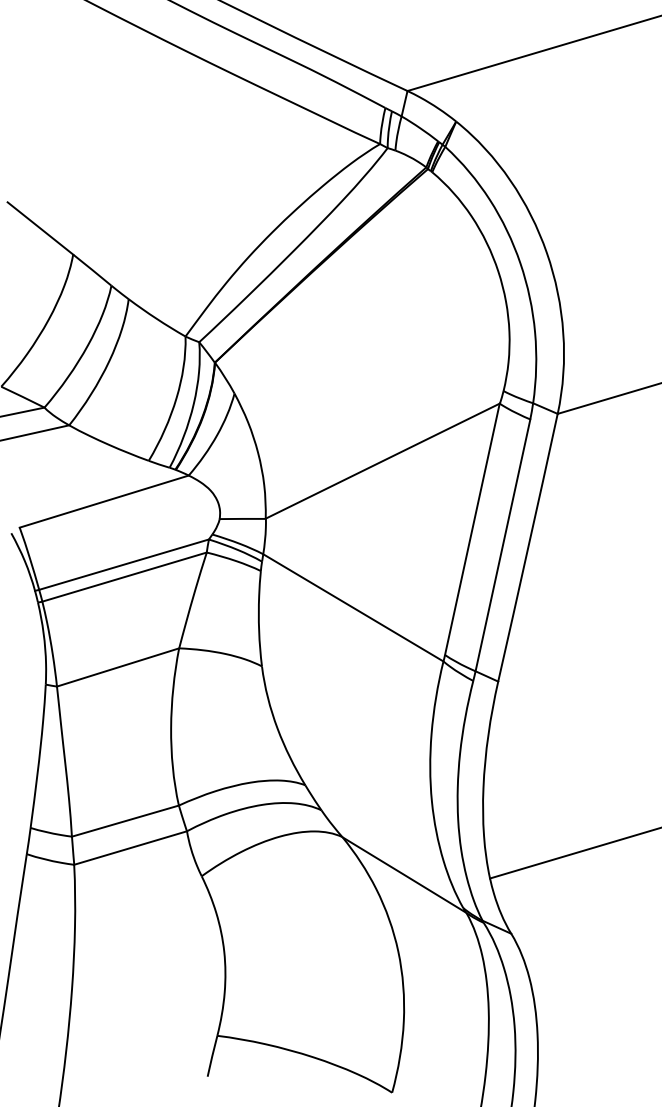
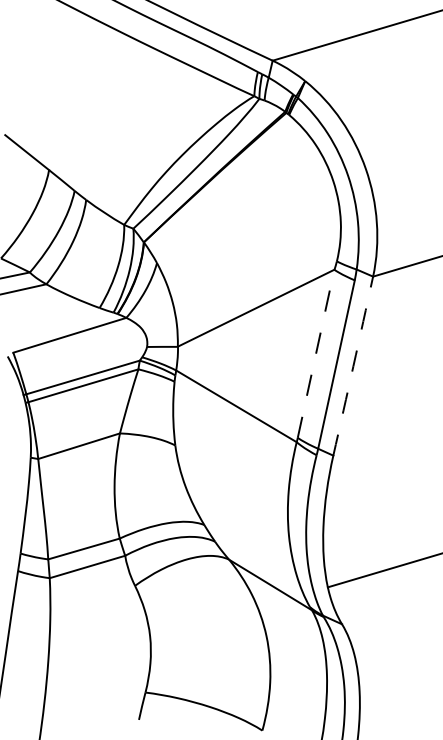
line: (473, 528) -> (316, 353), solid -> dashed
arc: (528, 548) -> (353, 366), solid -> dashed

